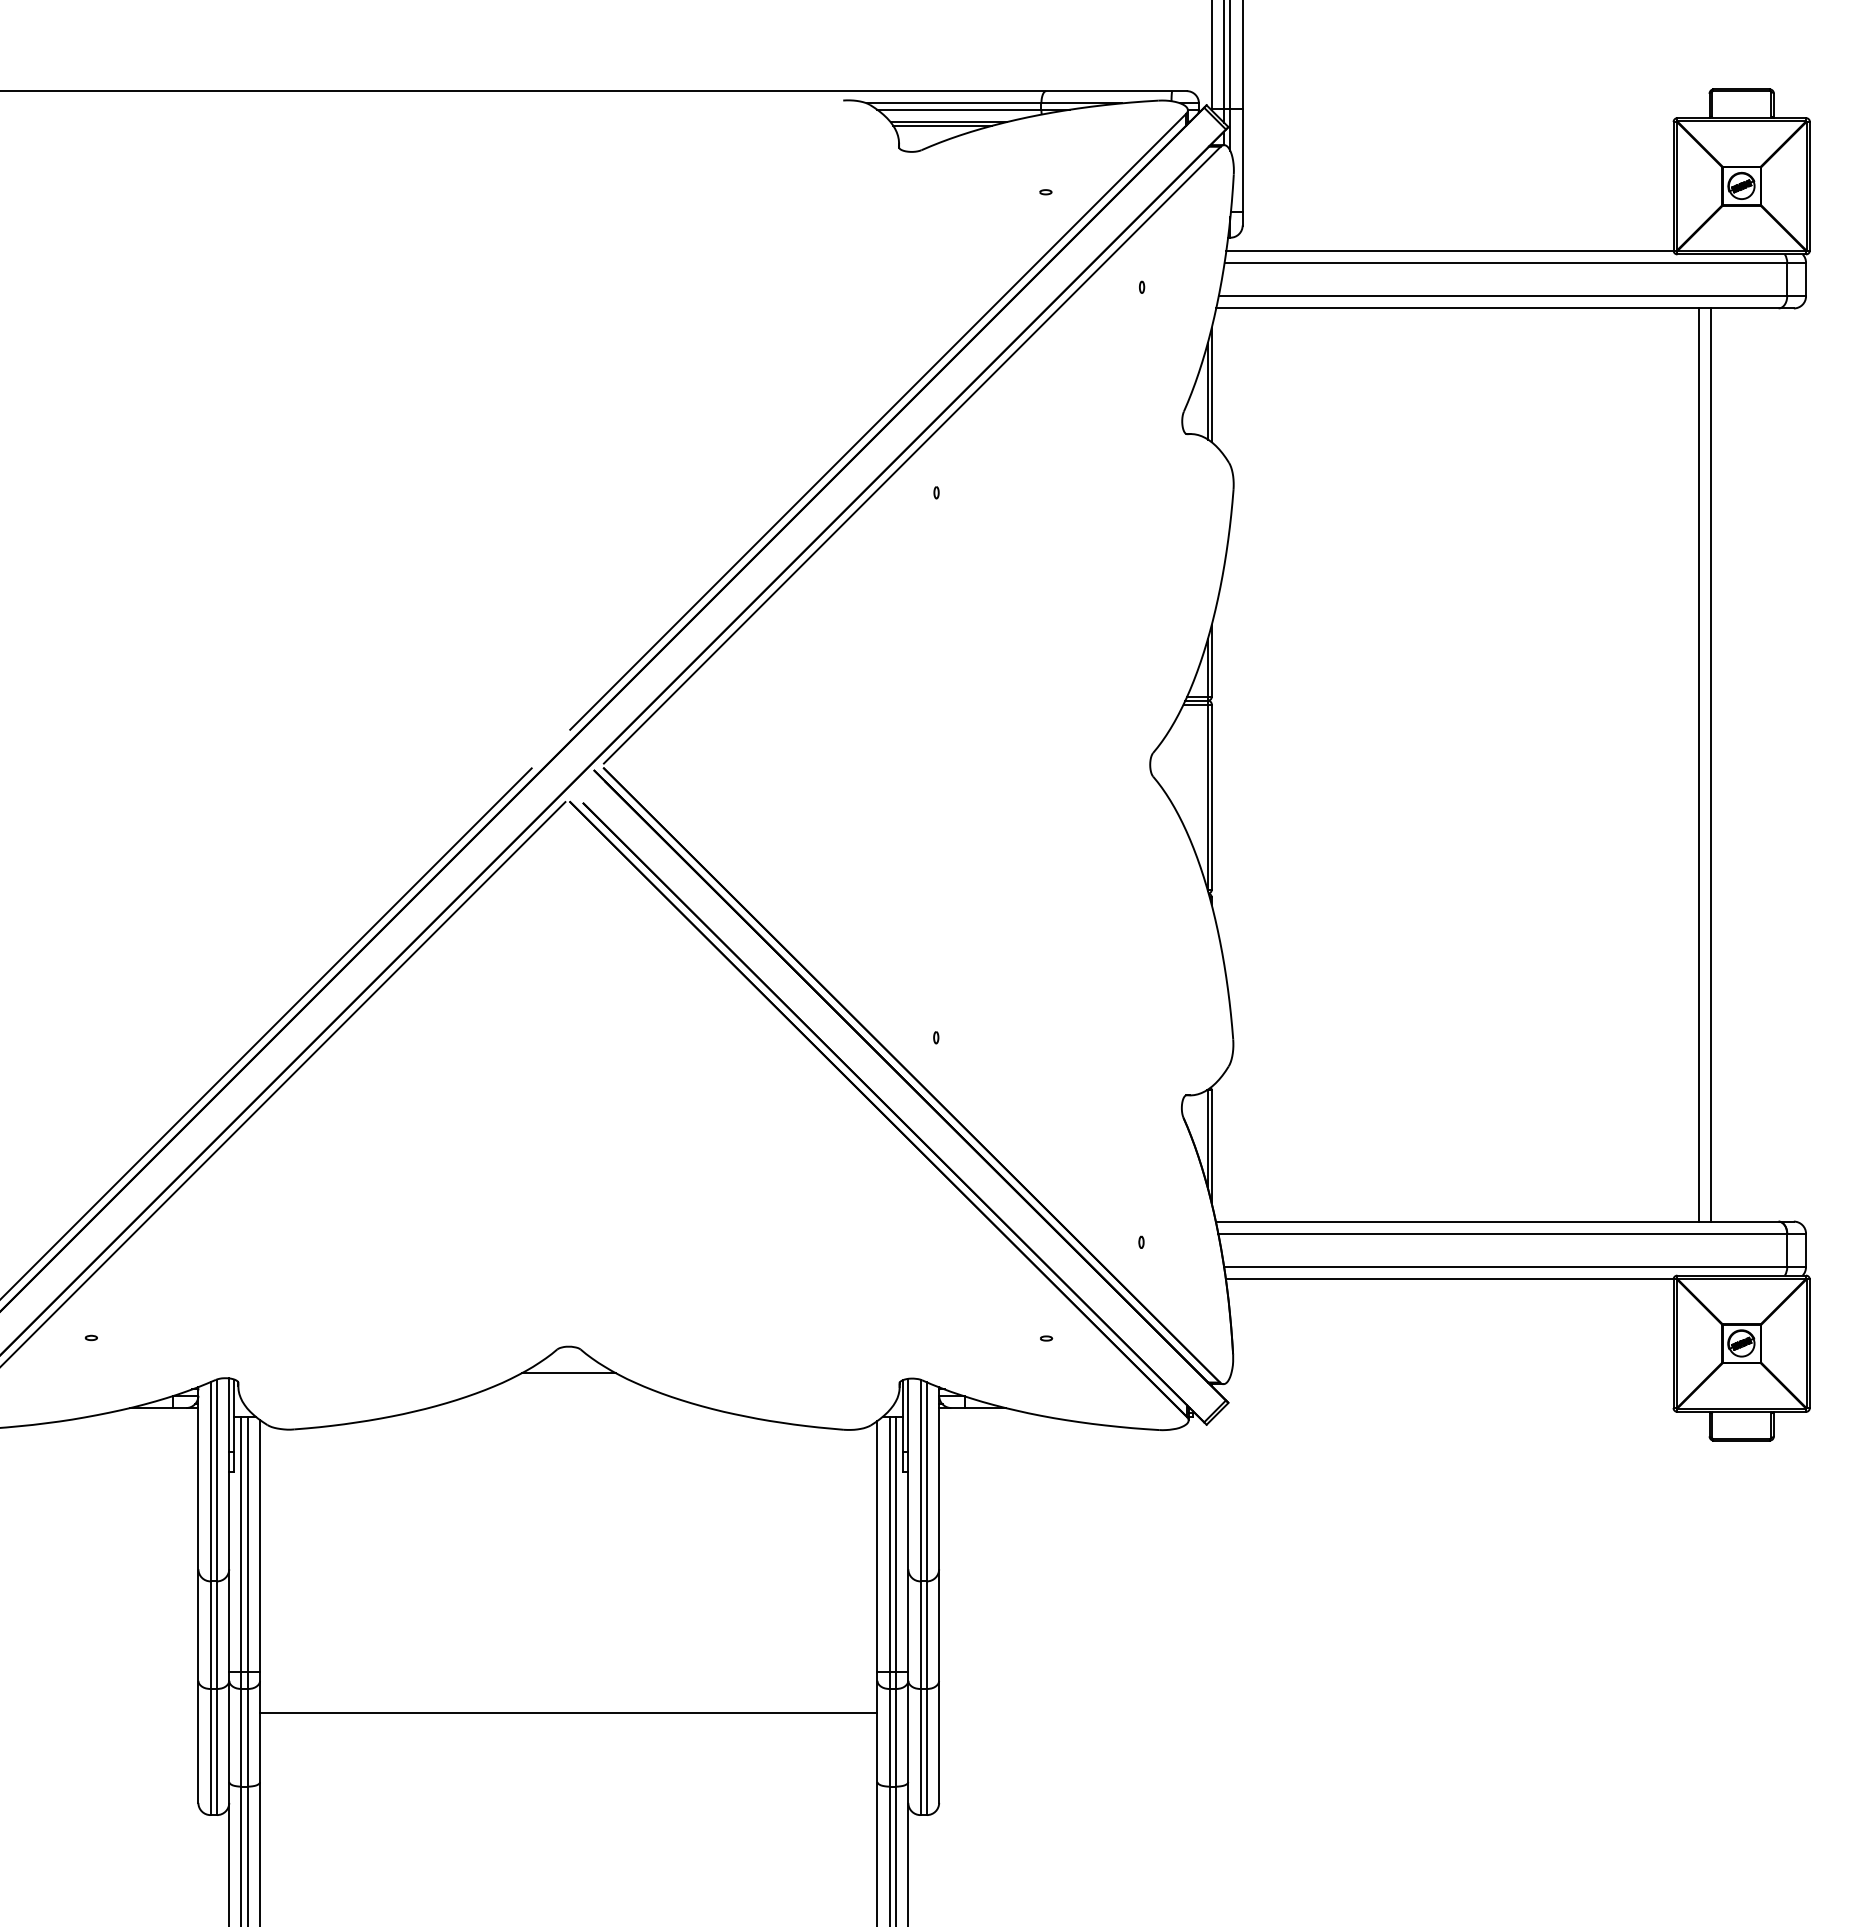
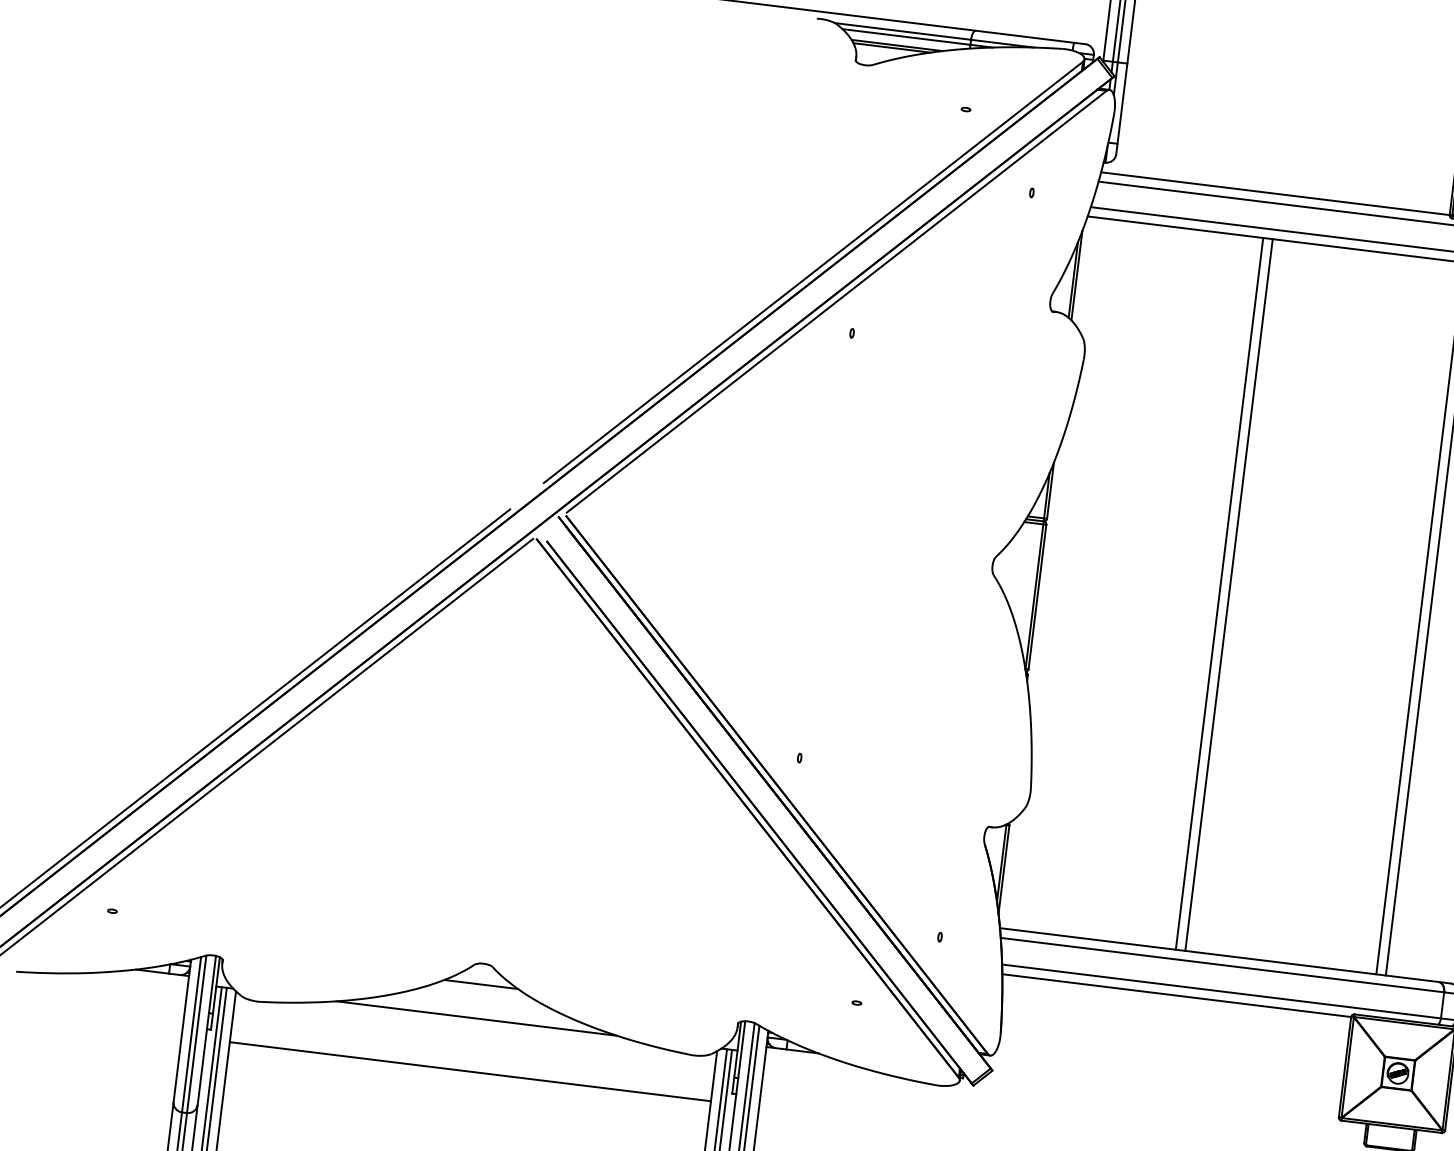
line: (1441, 764) -> (1219, 593), added
line: (1453, 764) -> (1228, 594), added
line: (568, 1417) -> (476, 1018), added
line: (568, 1485) -> (470, 1071), added

